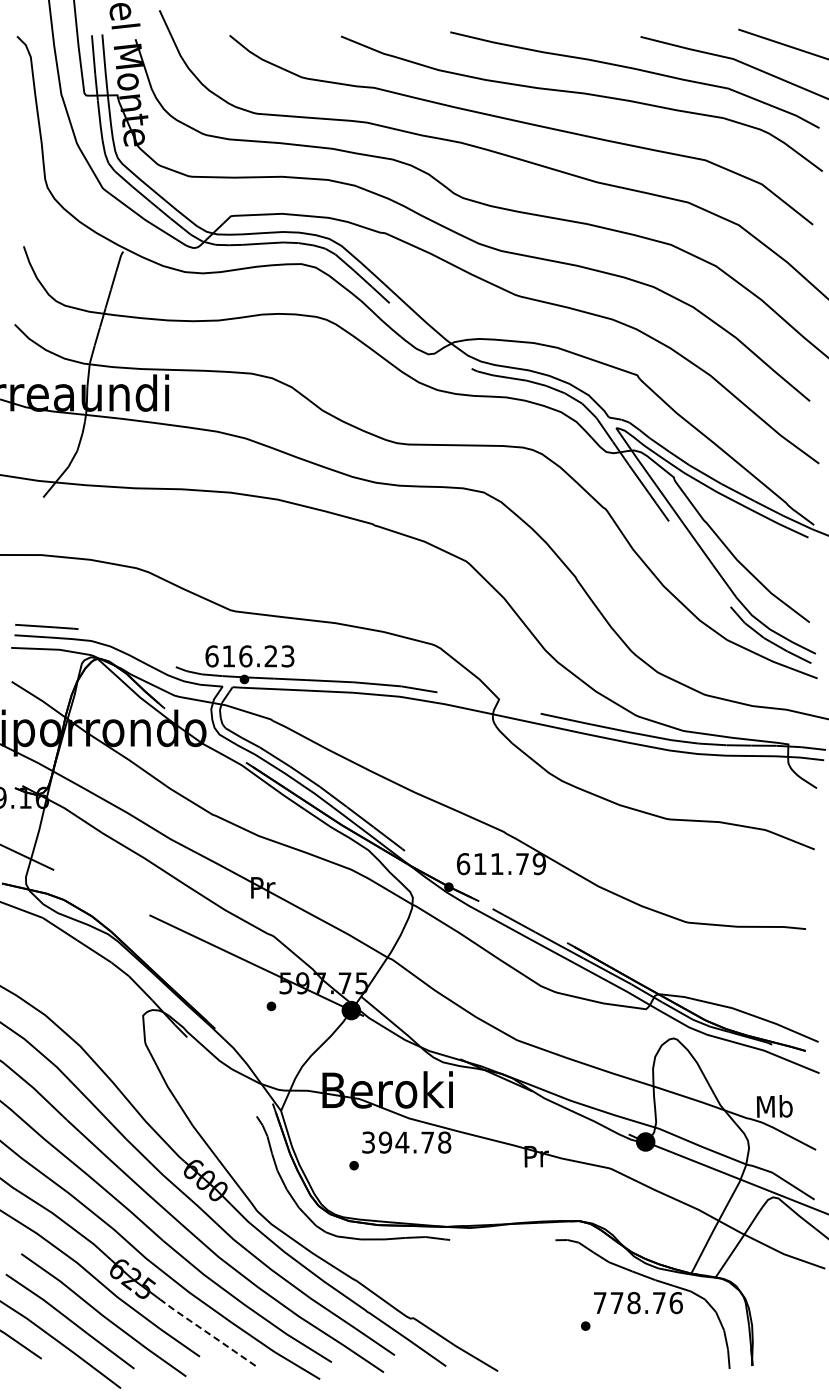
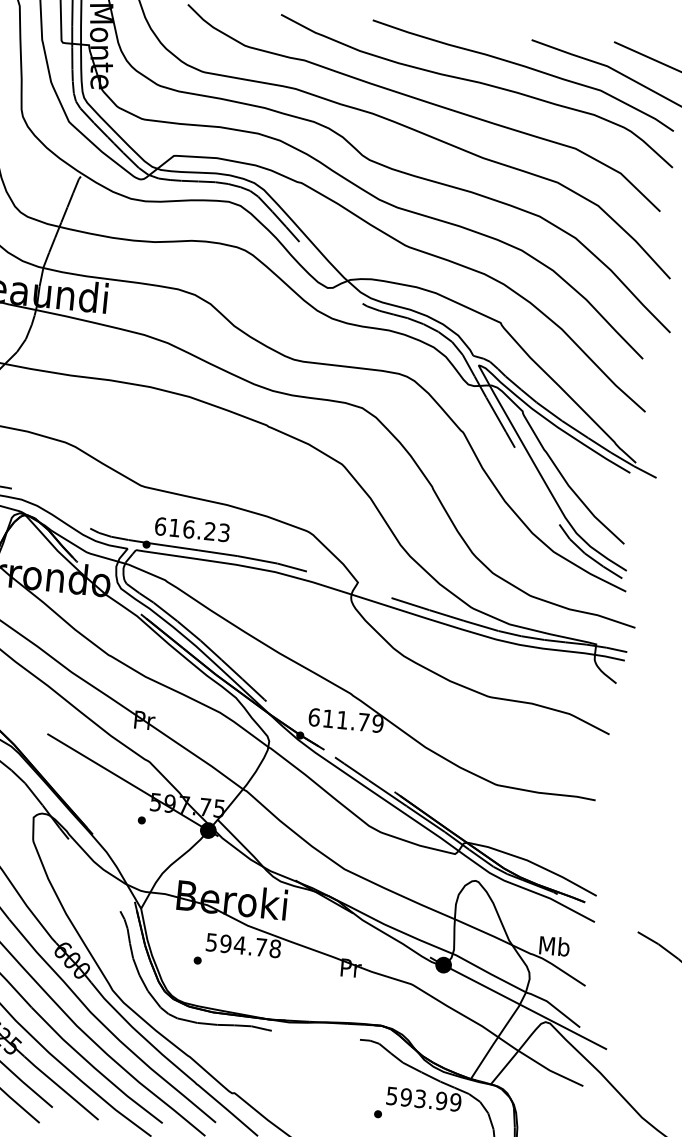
text: (249, 656) -> (192, 529), moved
text: (368, 1142) -> (211, 942), 394.78 -> 594.78
text: (637, 1303) -> (423, 1099), 778.76 -> 593.99
line: (207, 1333) -> (61, 1088), dashed -> solid

